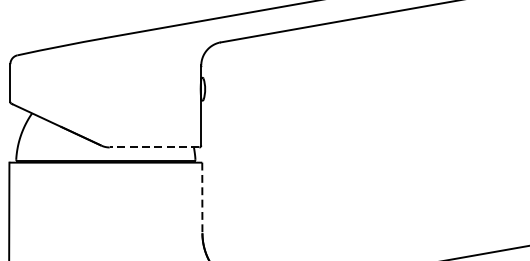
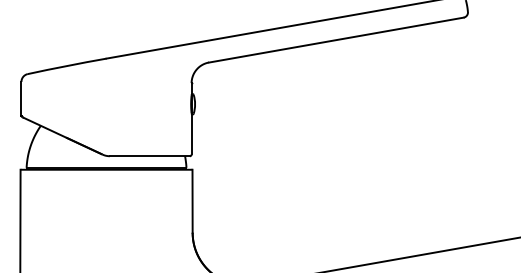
line: (154, 147) -> (149, 156), dashed -> solid
line: (202, 198) -> (192, 201), dashed -> solid

